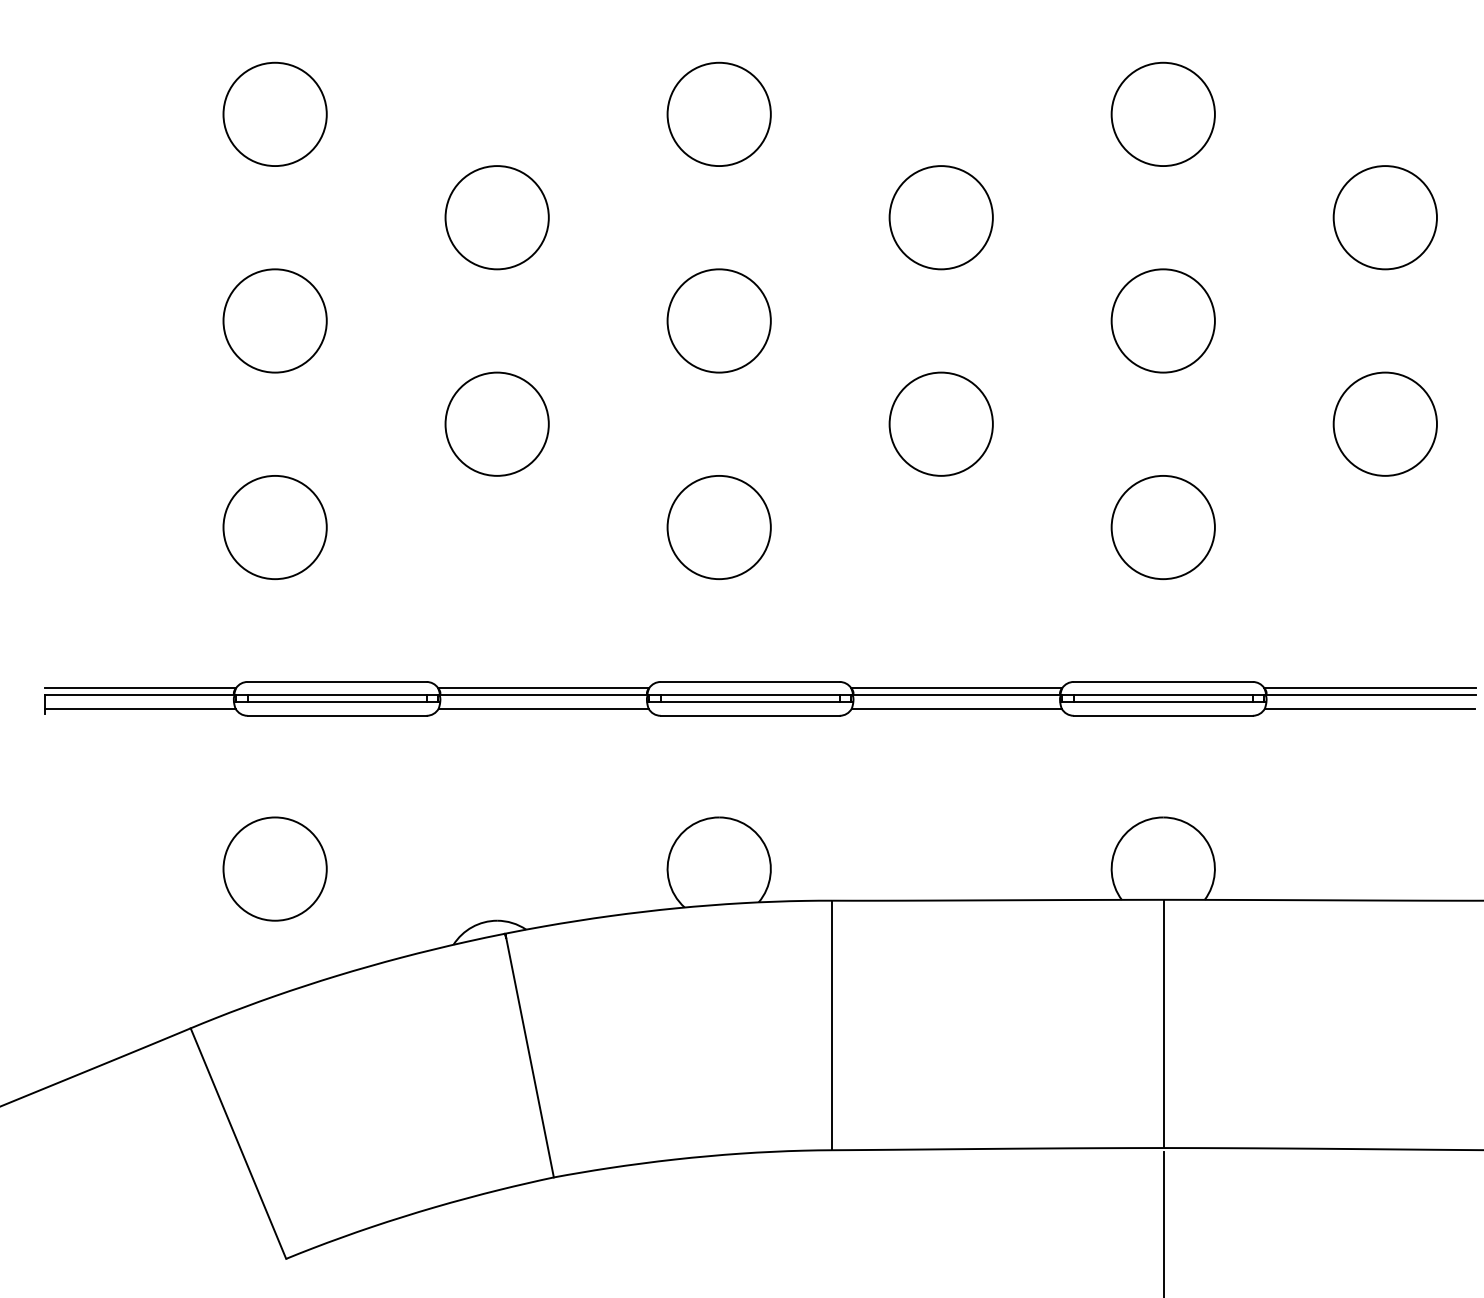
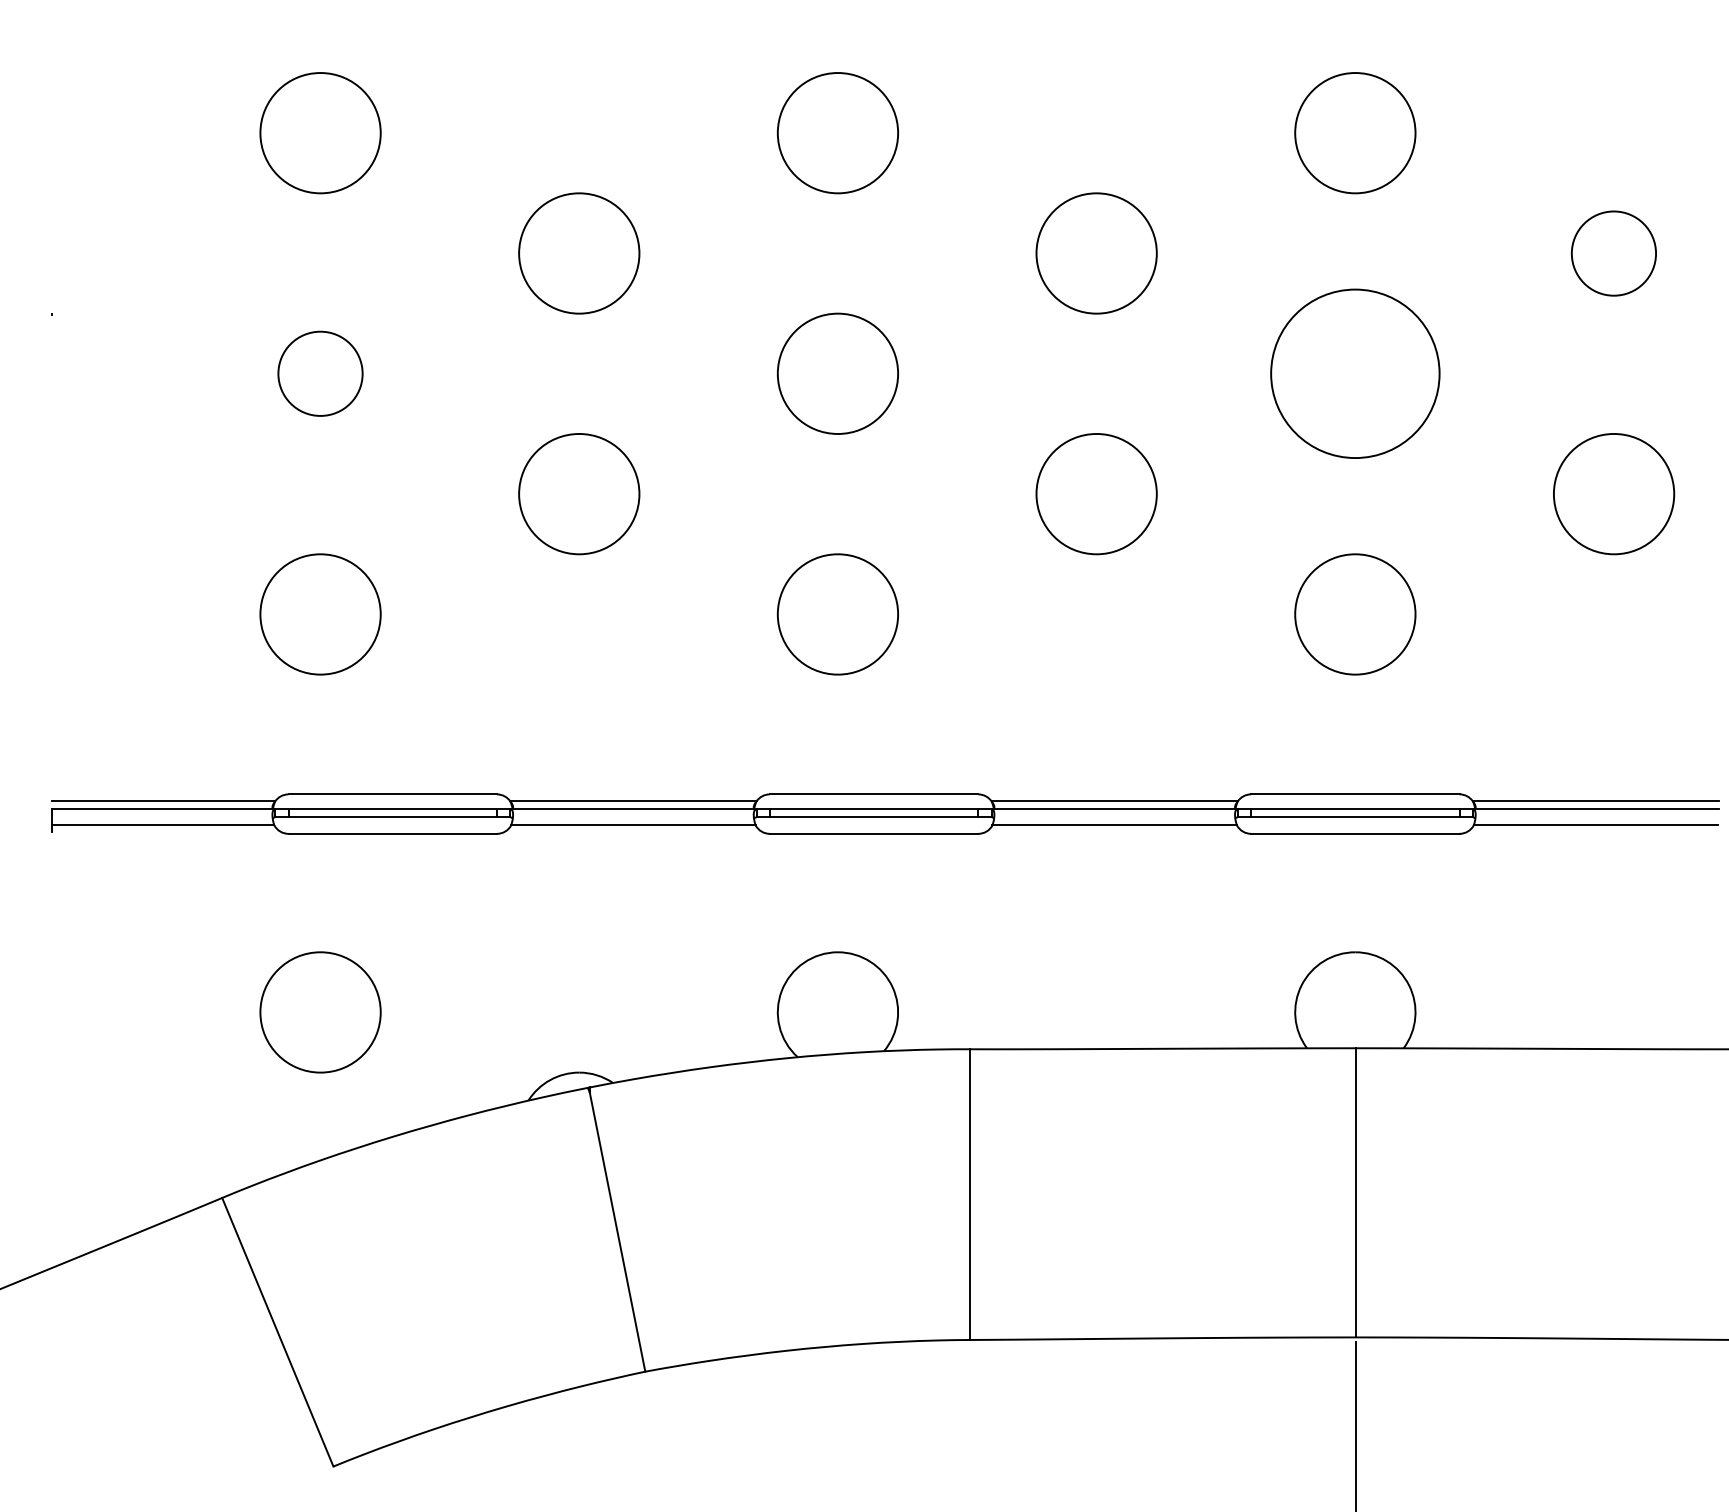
circle: (1384, 217) -> (1613, 253), size x0.7
circle: (274, 320) -> (319, 373), size x0.7
circle: (1162, 320) -> (1354, 373), size x1.4

